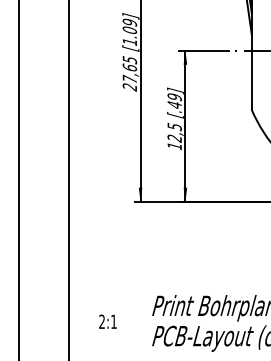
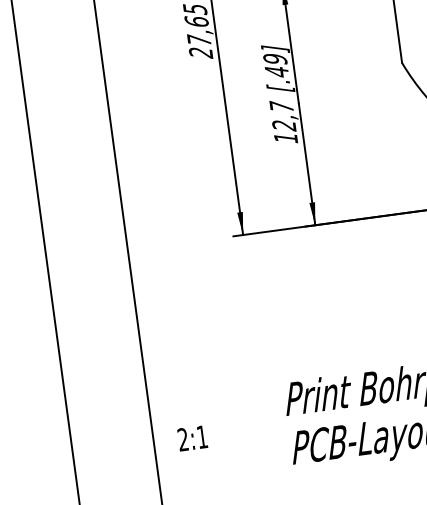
text: (174, 126) -> (281, 106), 12,5 -> 12,7
text: (107, 321) -> (191, 438), moved

